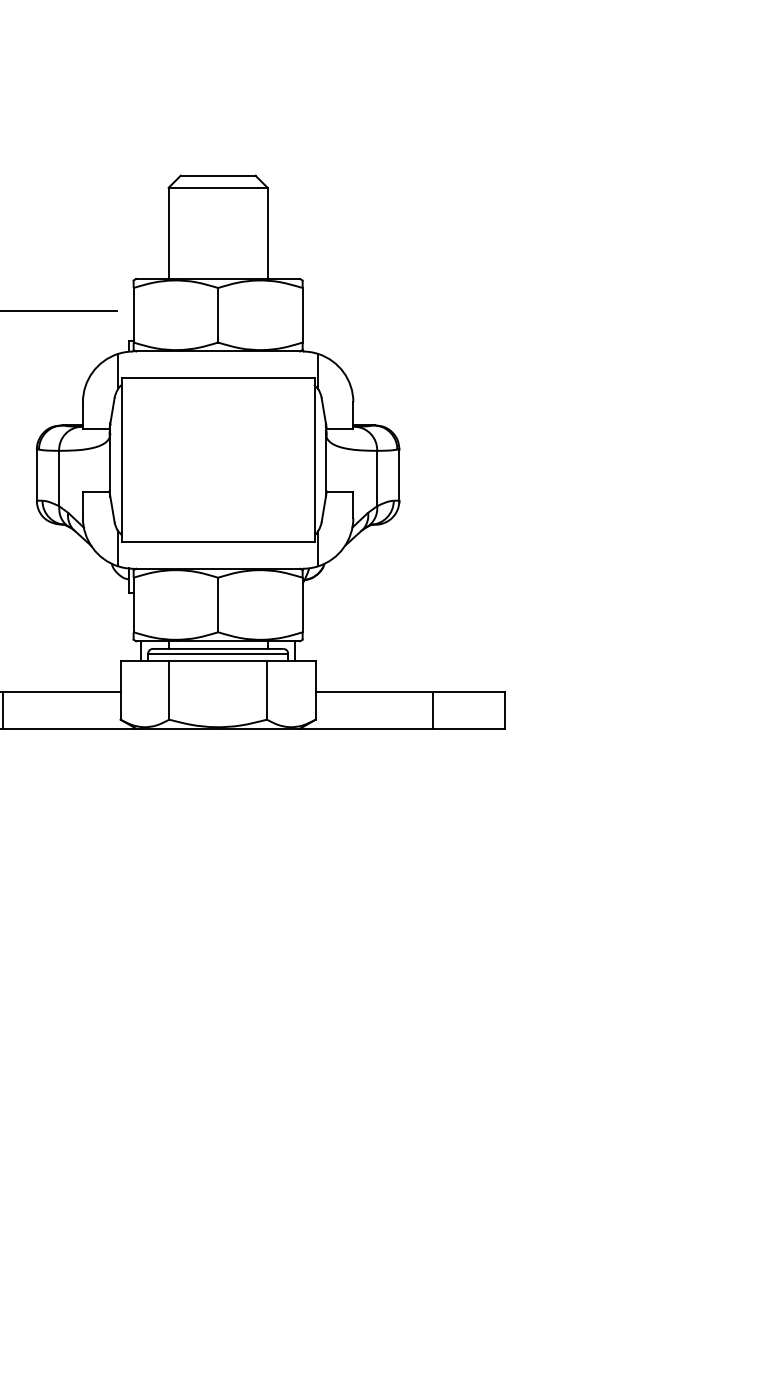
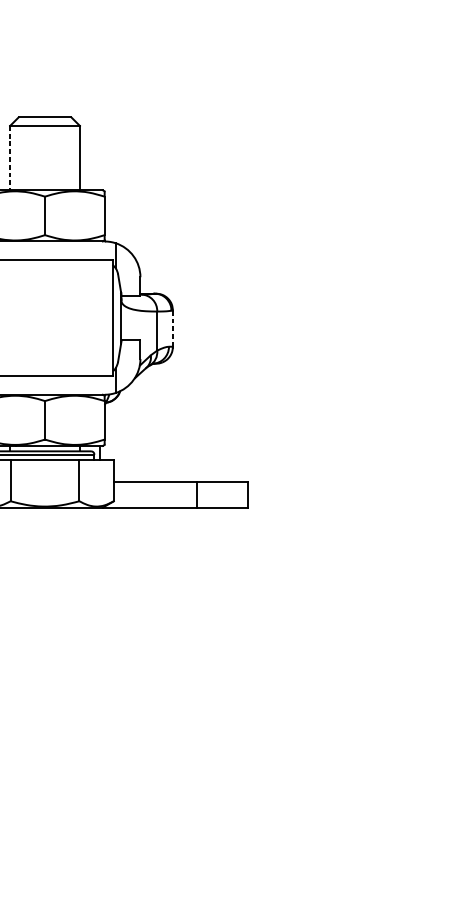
line: (168, 233) -> (10, 158), solid -> dashed
line: (399, 475) -> (173, 328), solid -> dashed

